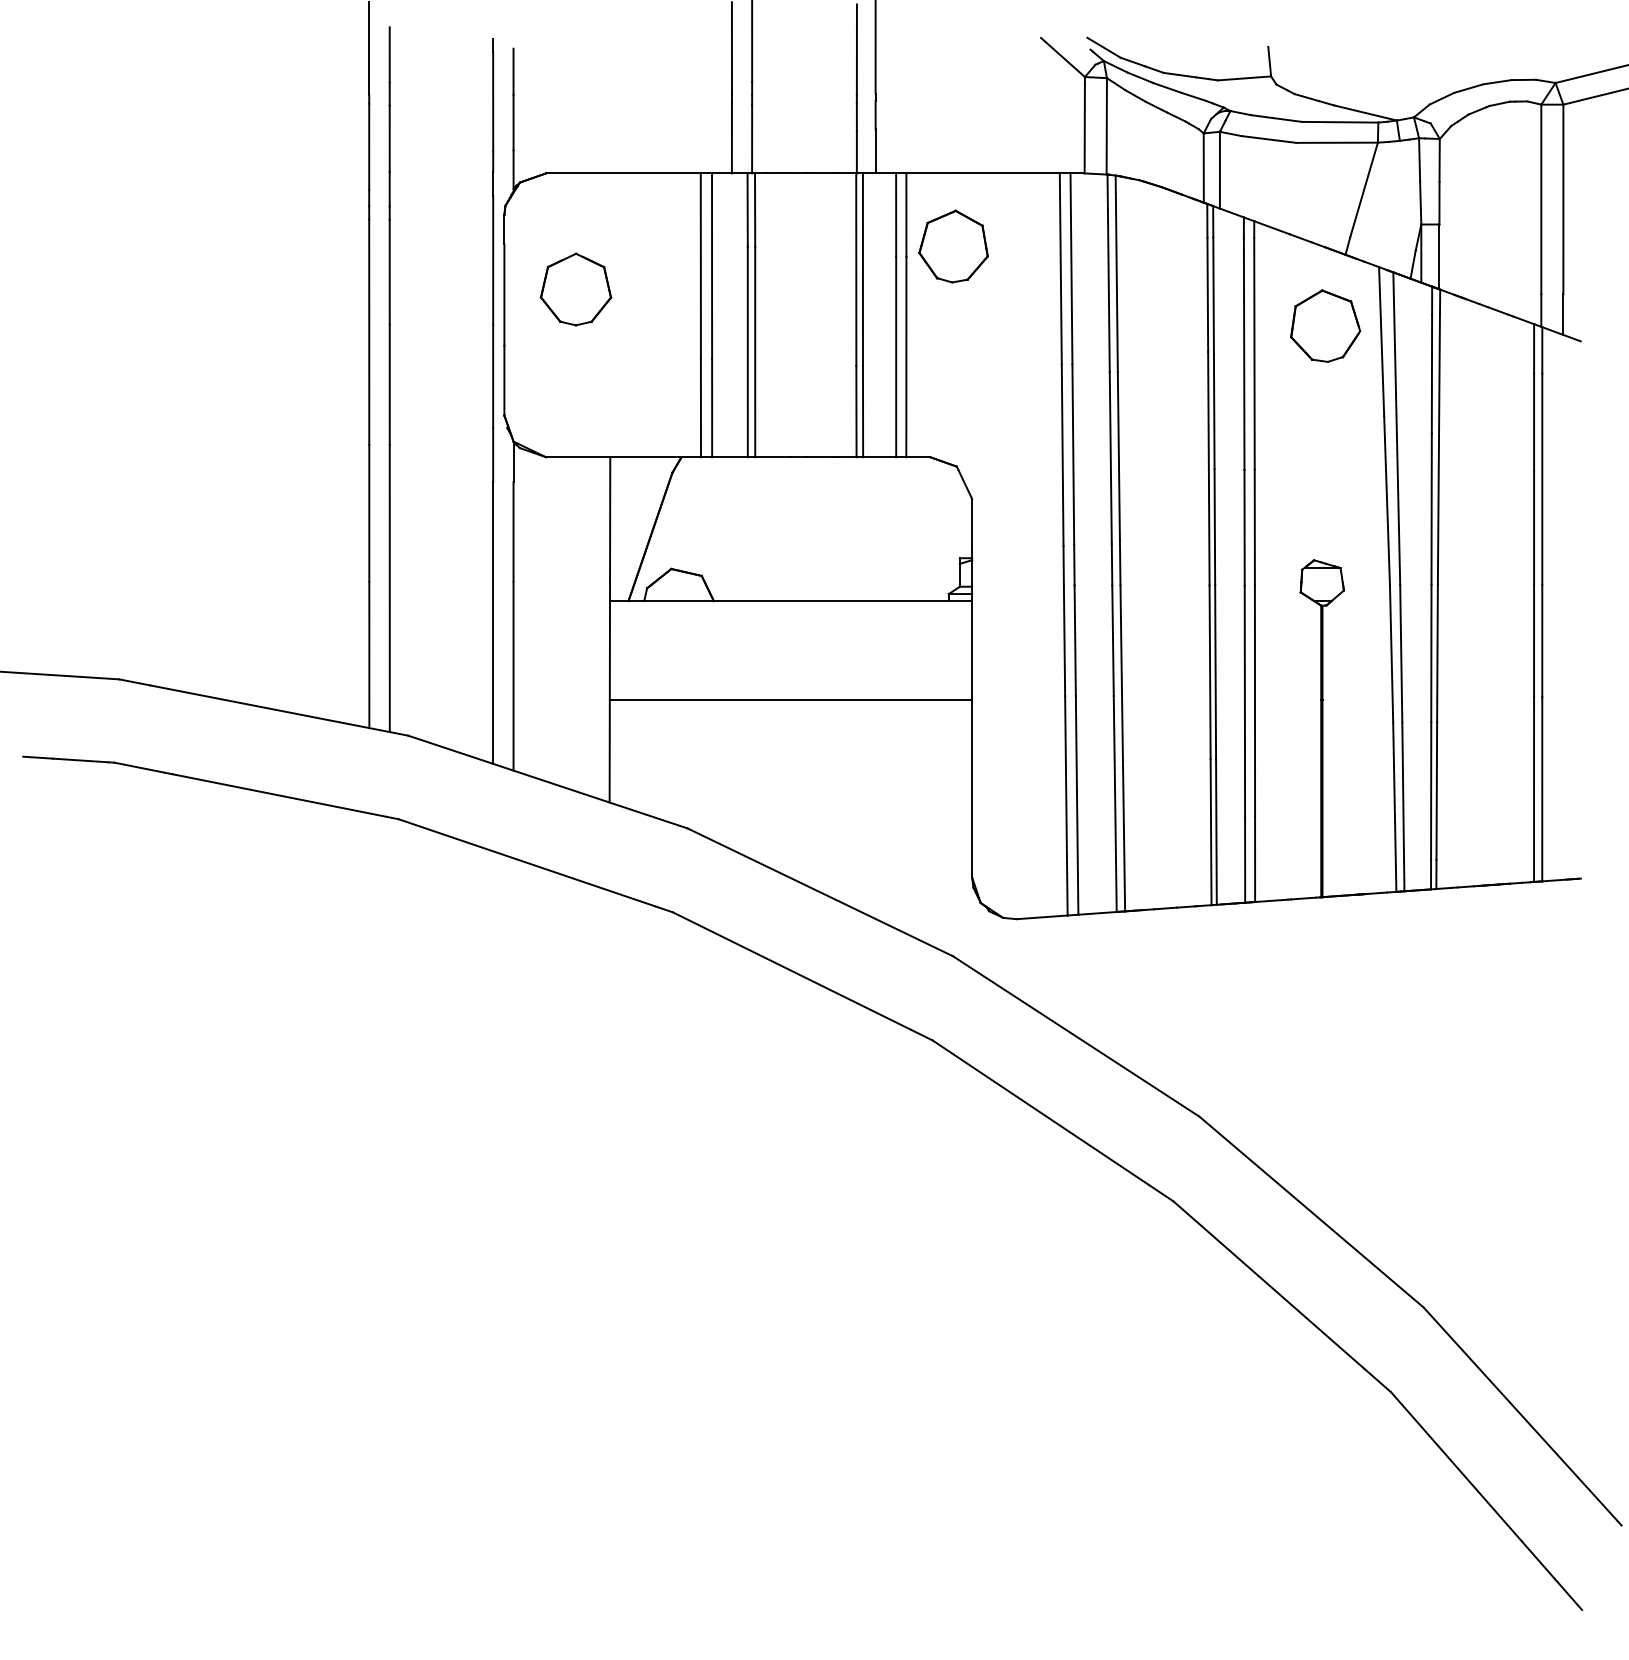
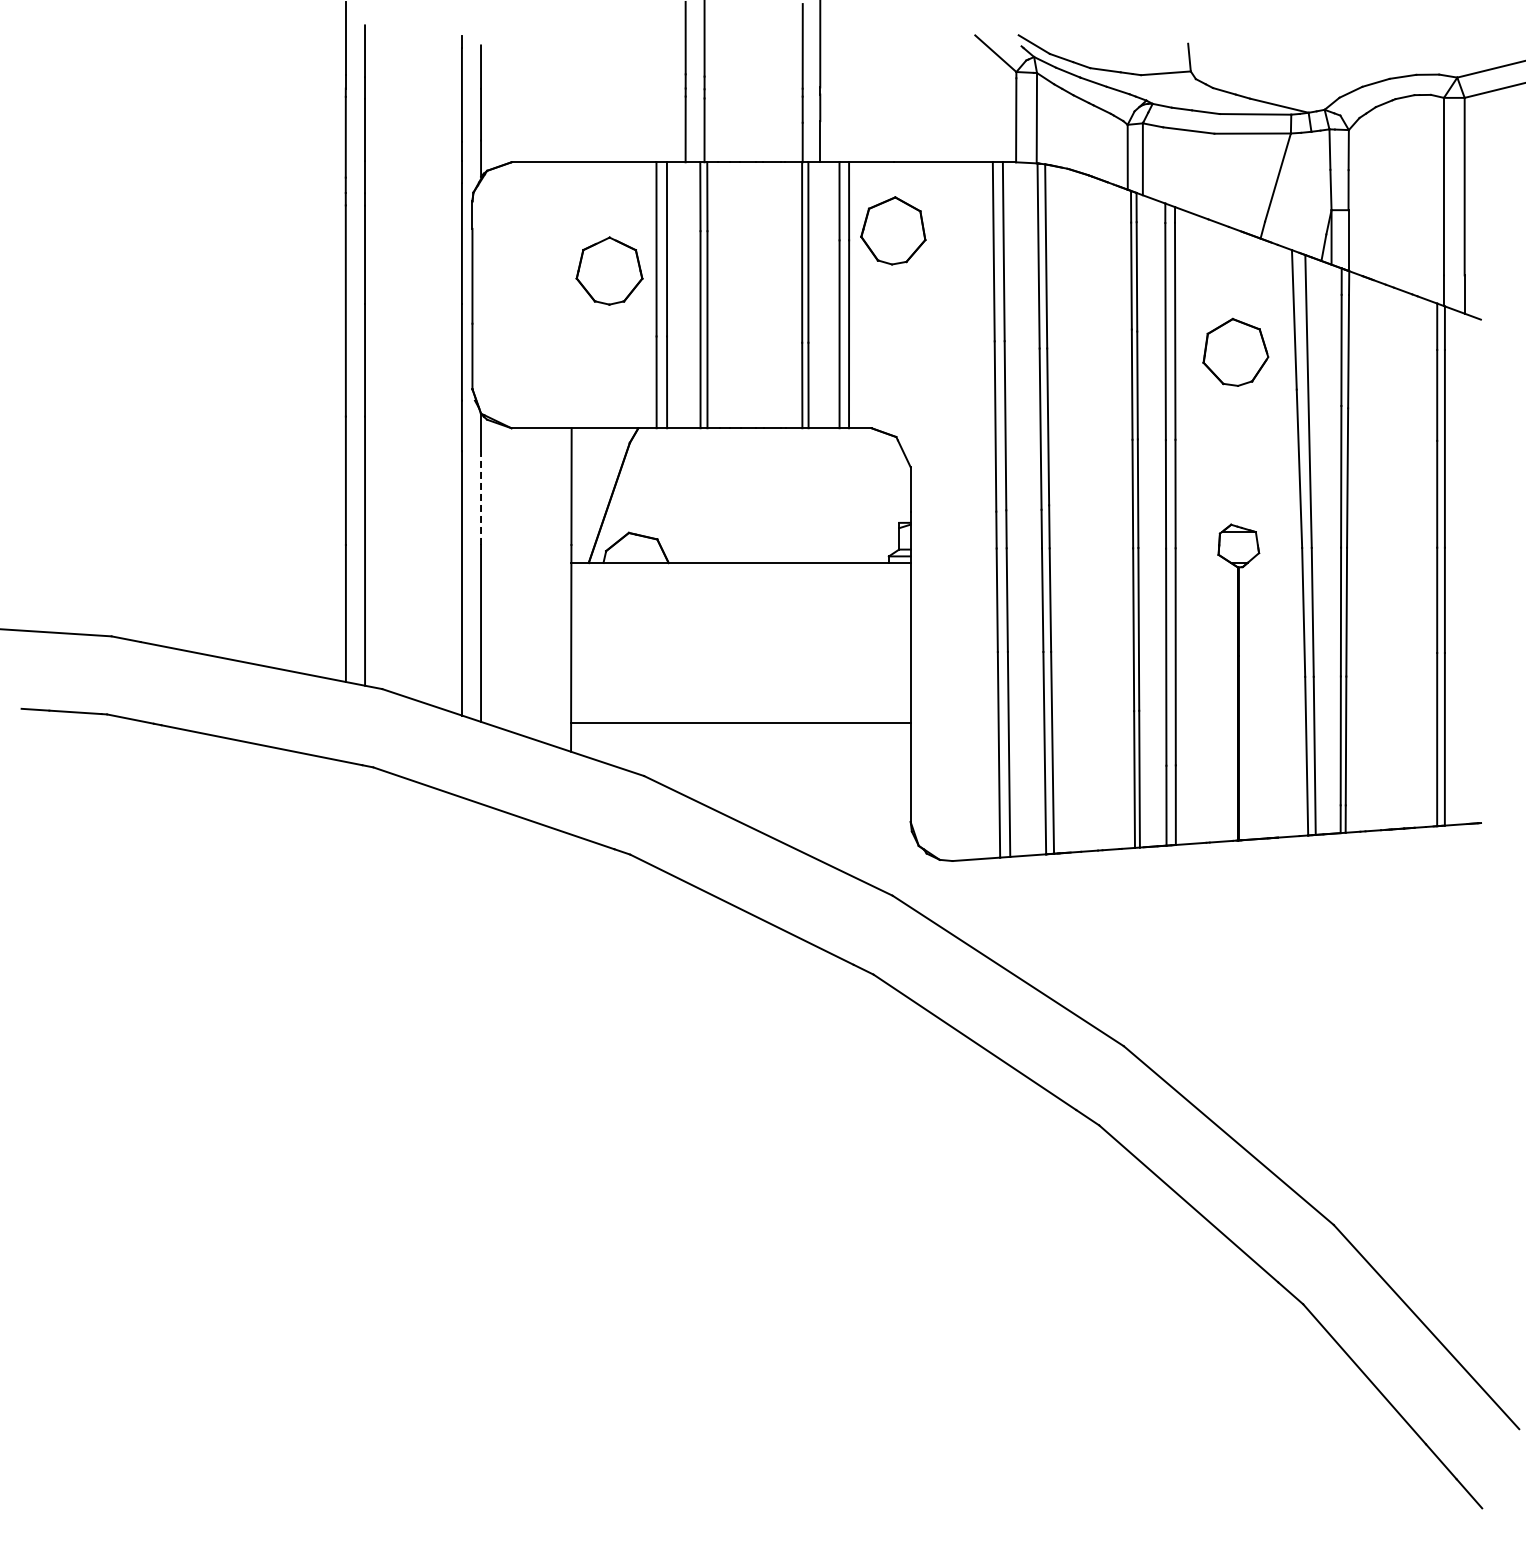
part: (575, 288) -> (609, 270), moved
part: (1325, 325) -> (1235, 351), moved
line: (514, 532) -> (481, 498), solid -> dashed
line: (790, 699) -> (740, 722), moved

